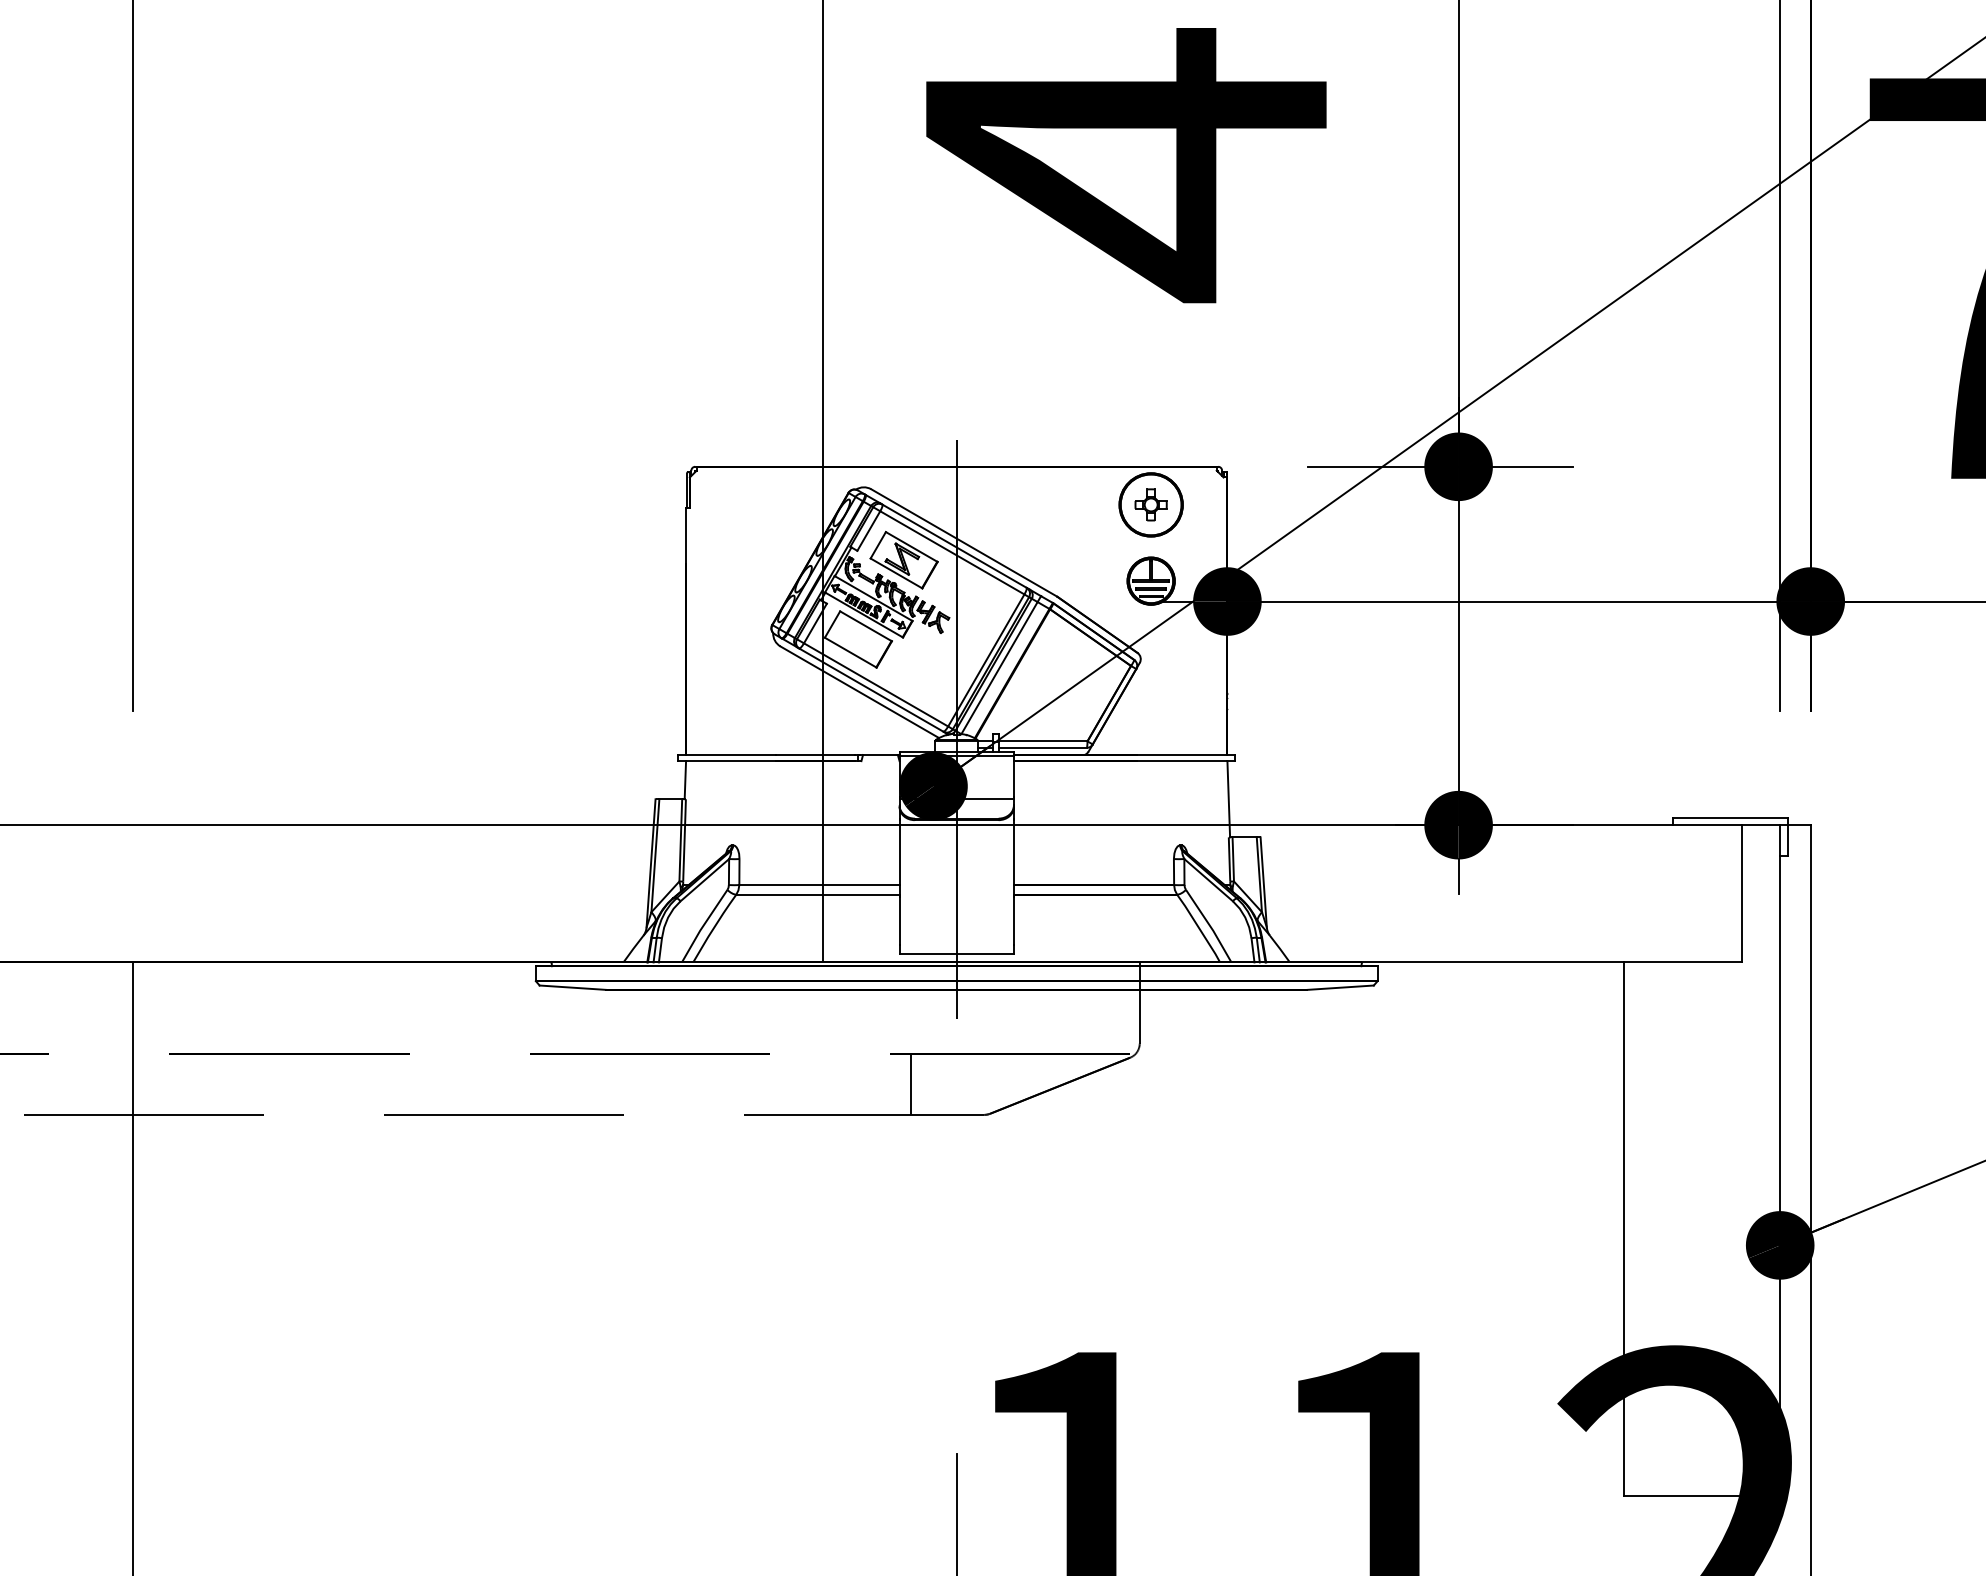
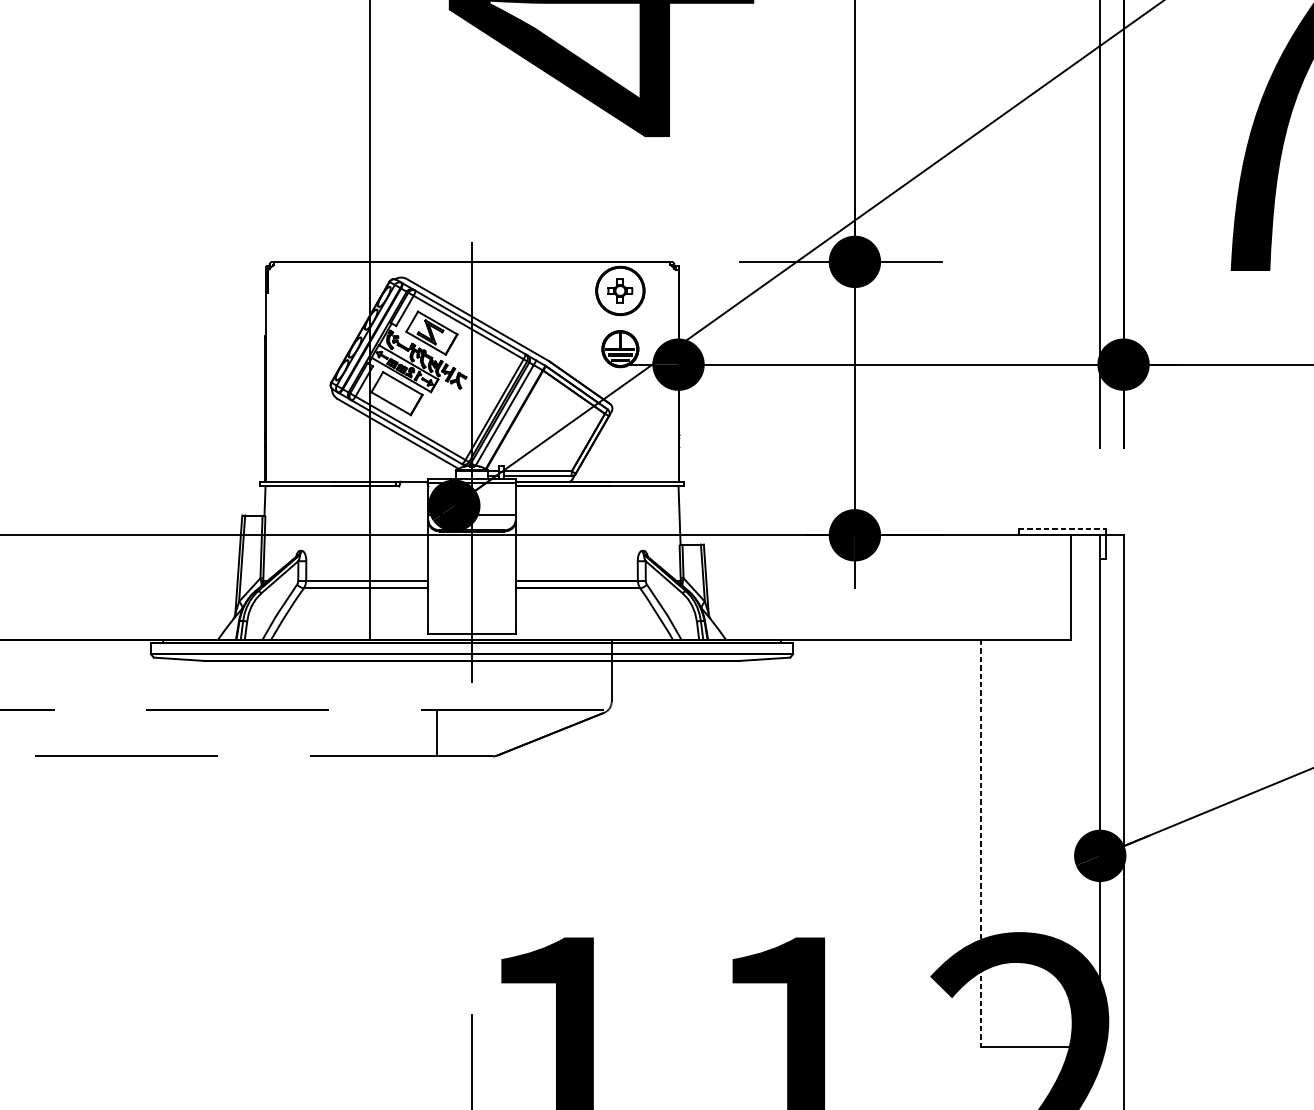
line: (1731, 817) -> (1063, 529), solid -> dashed
line: (1623, 1229) -> (980, 843), solid -> dashed

